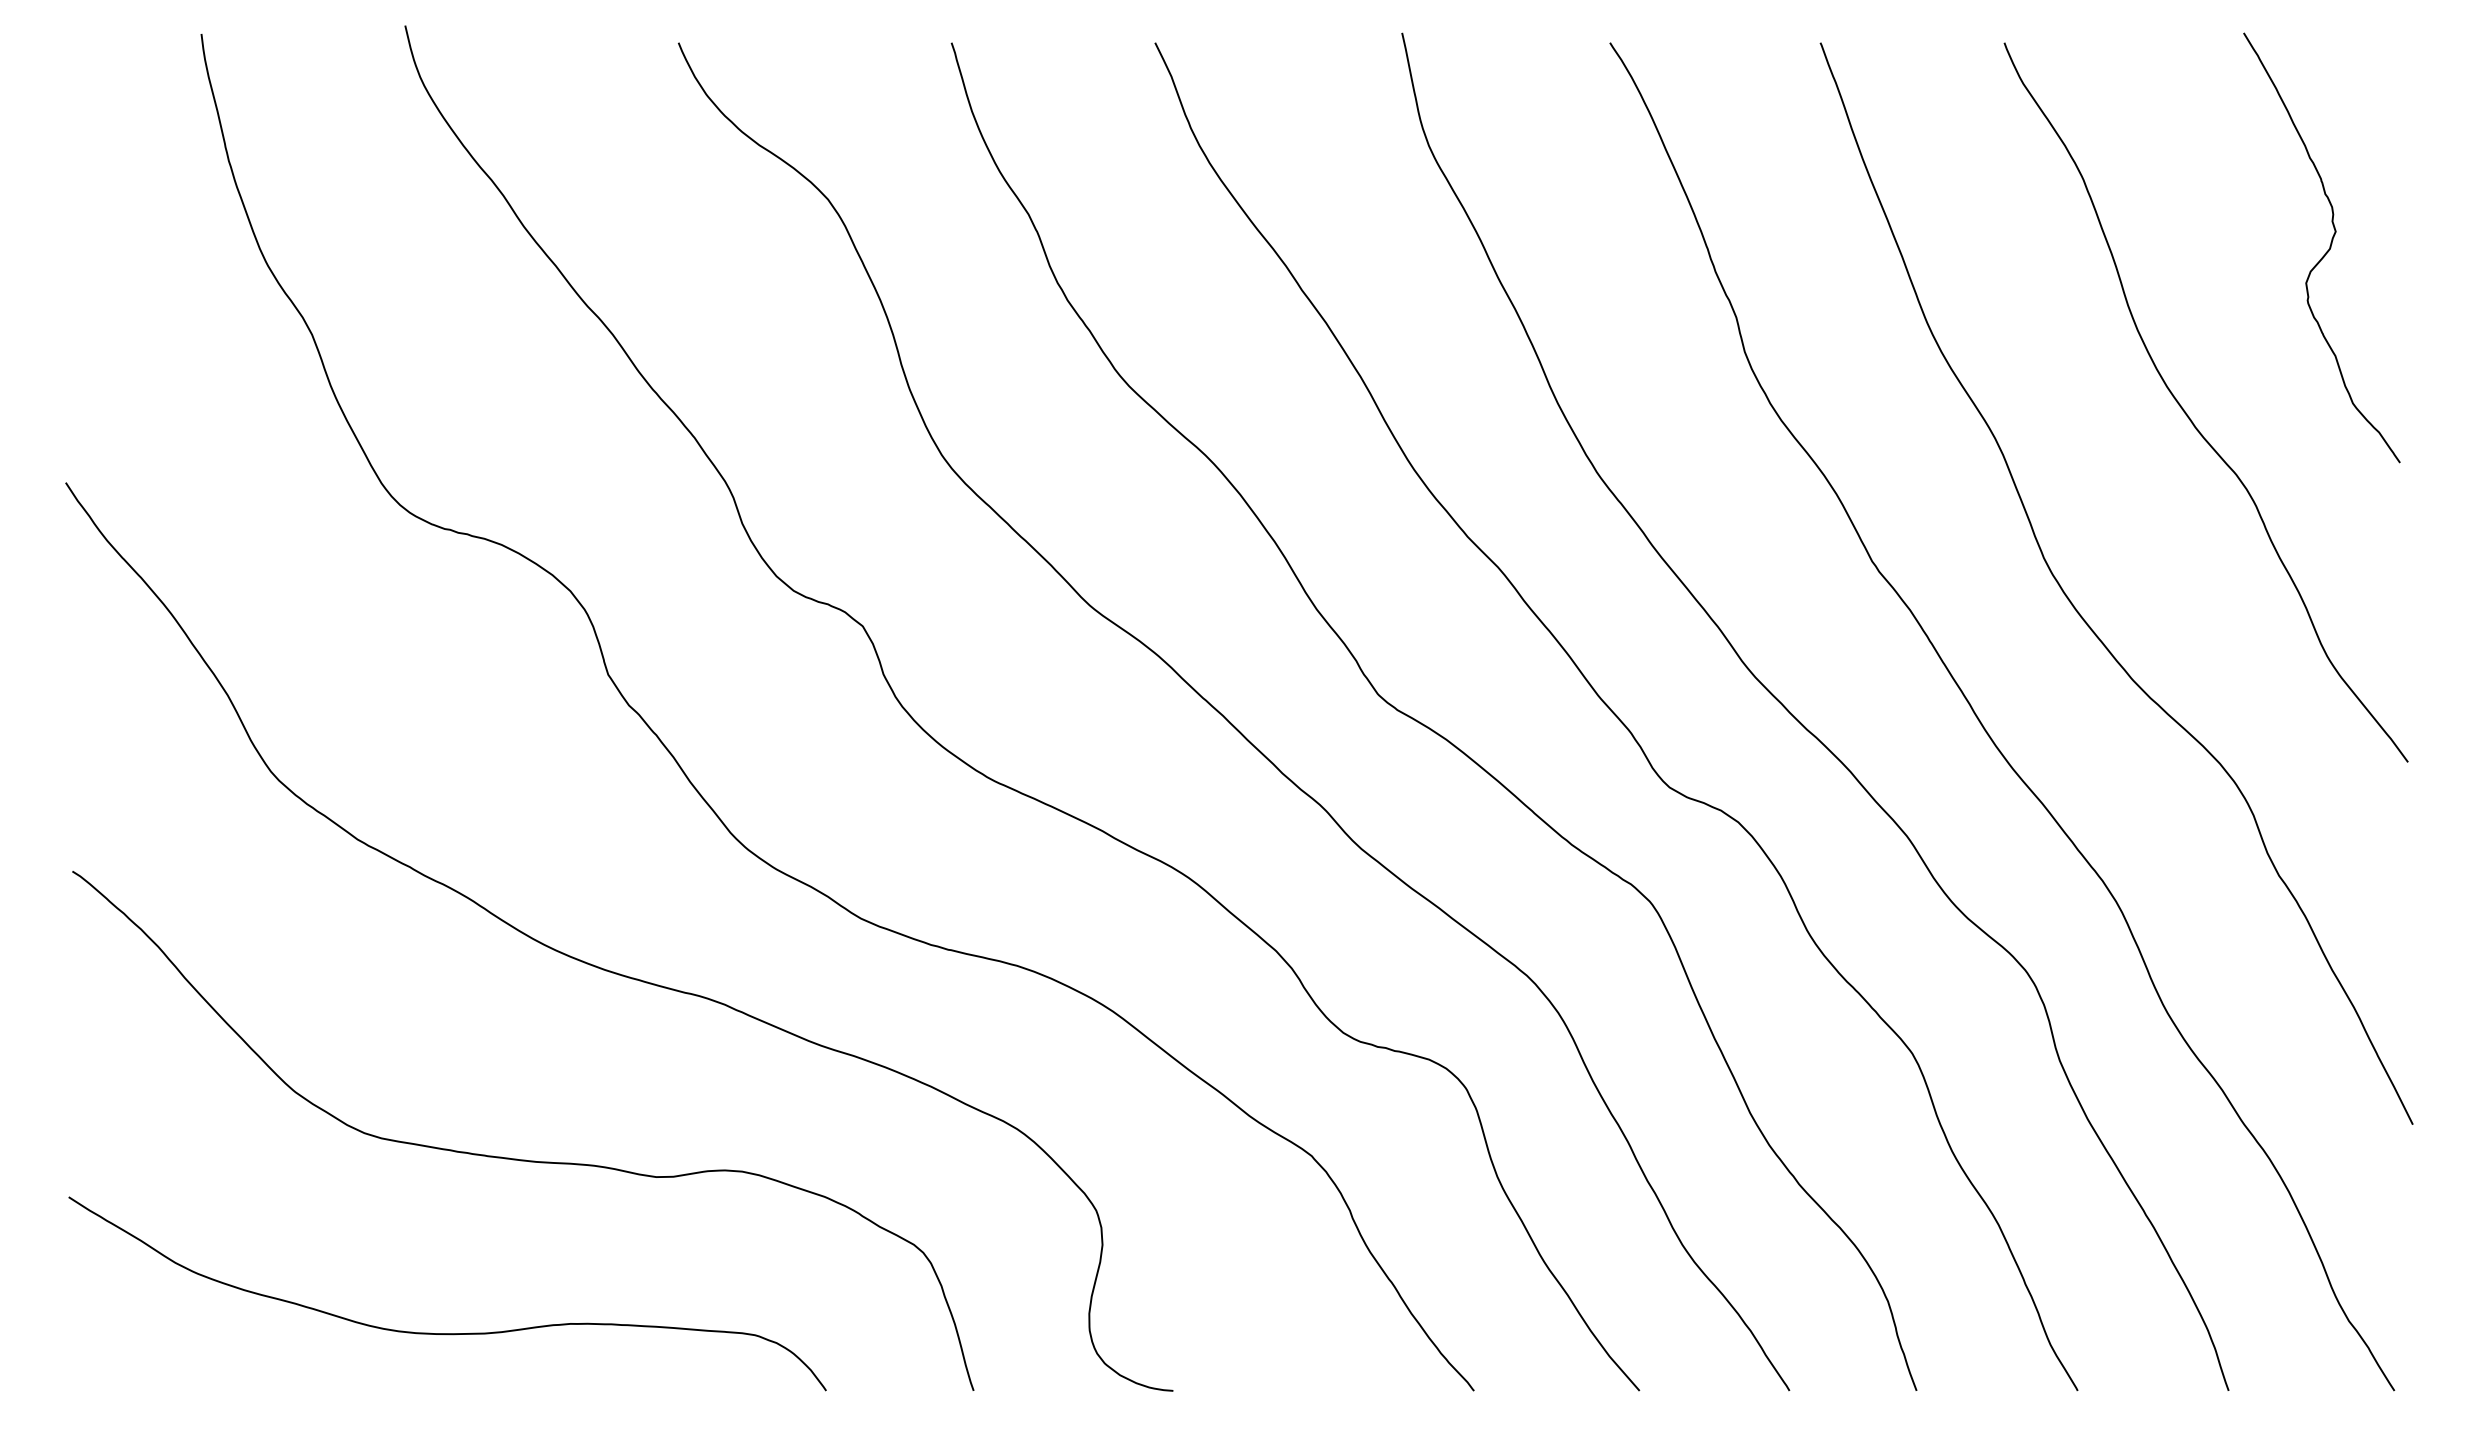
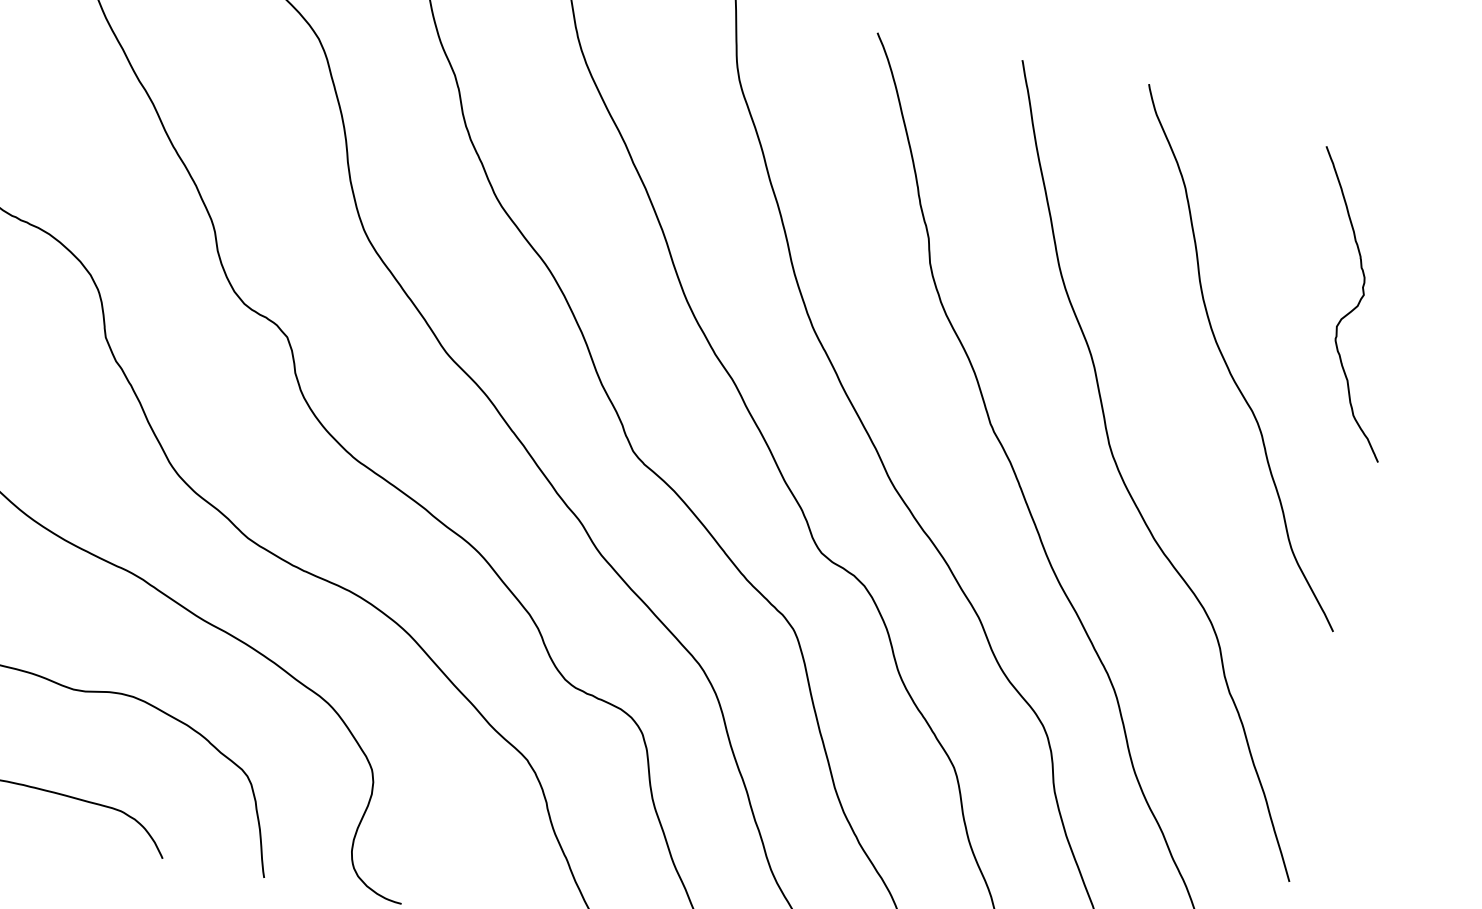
curve: (2326, 251) -> (1354, 307), moved

